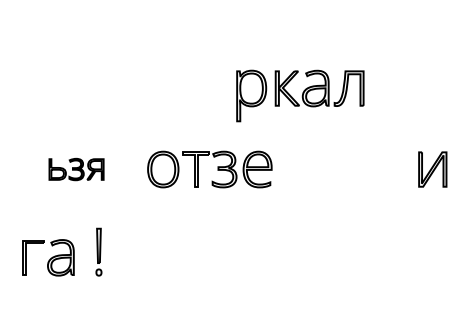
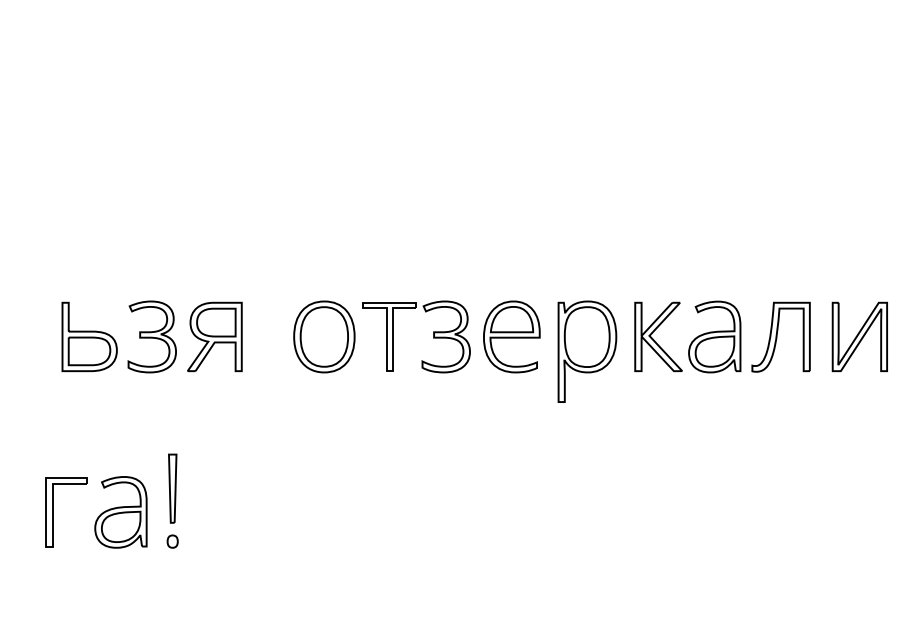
part: (300, 95) -> (684, 350), moved
part: (76, 169) -> (151, 336), size x1.67
part: (98, 251) -> (171, 499), moved

